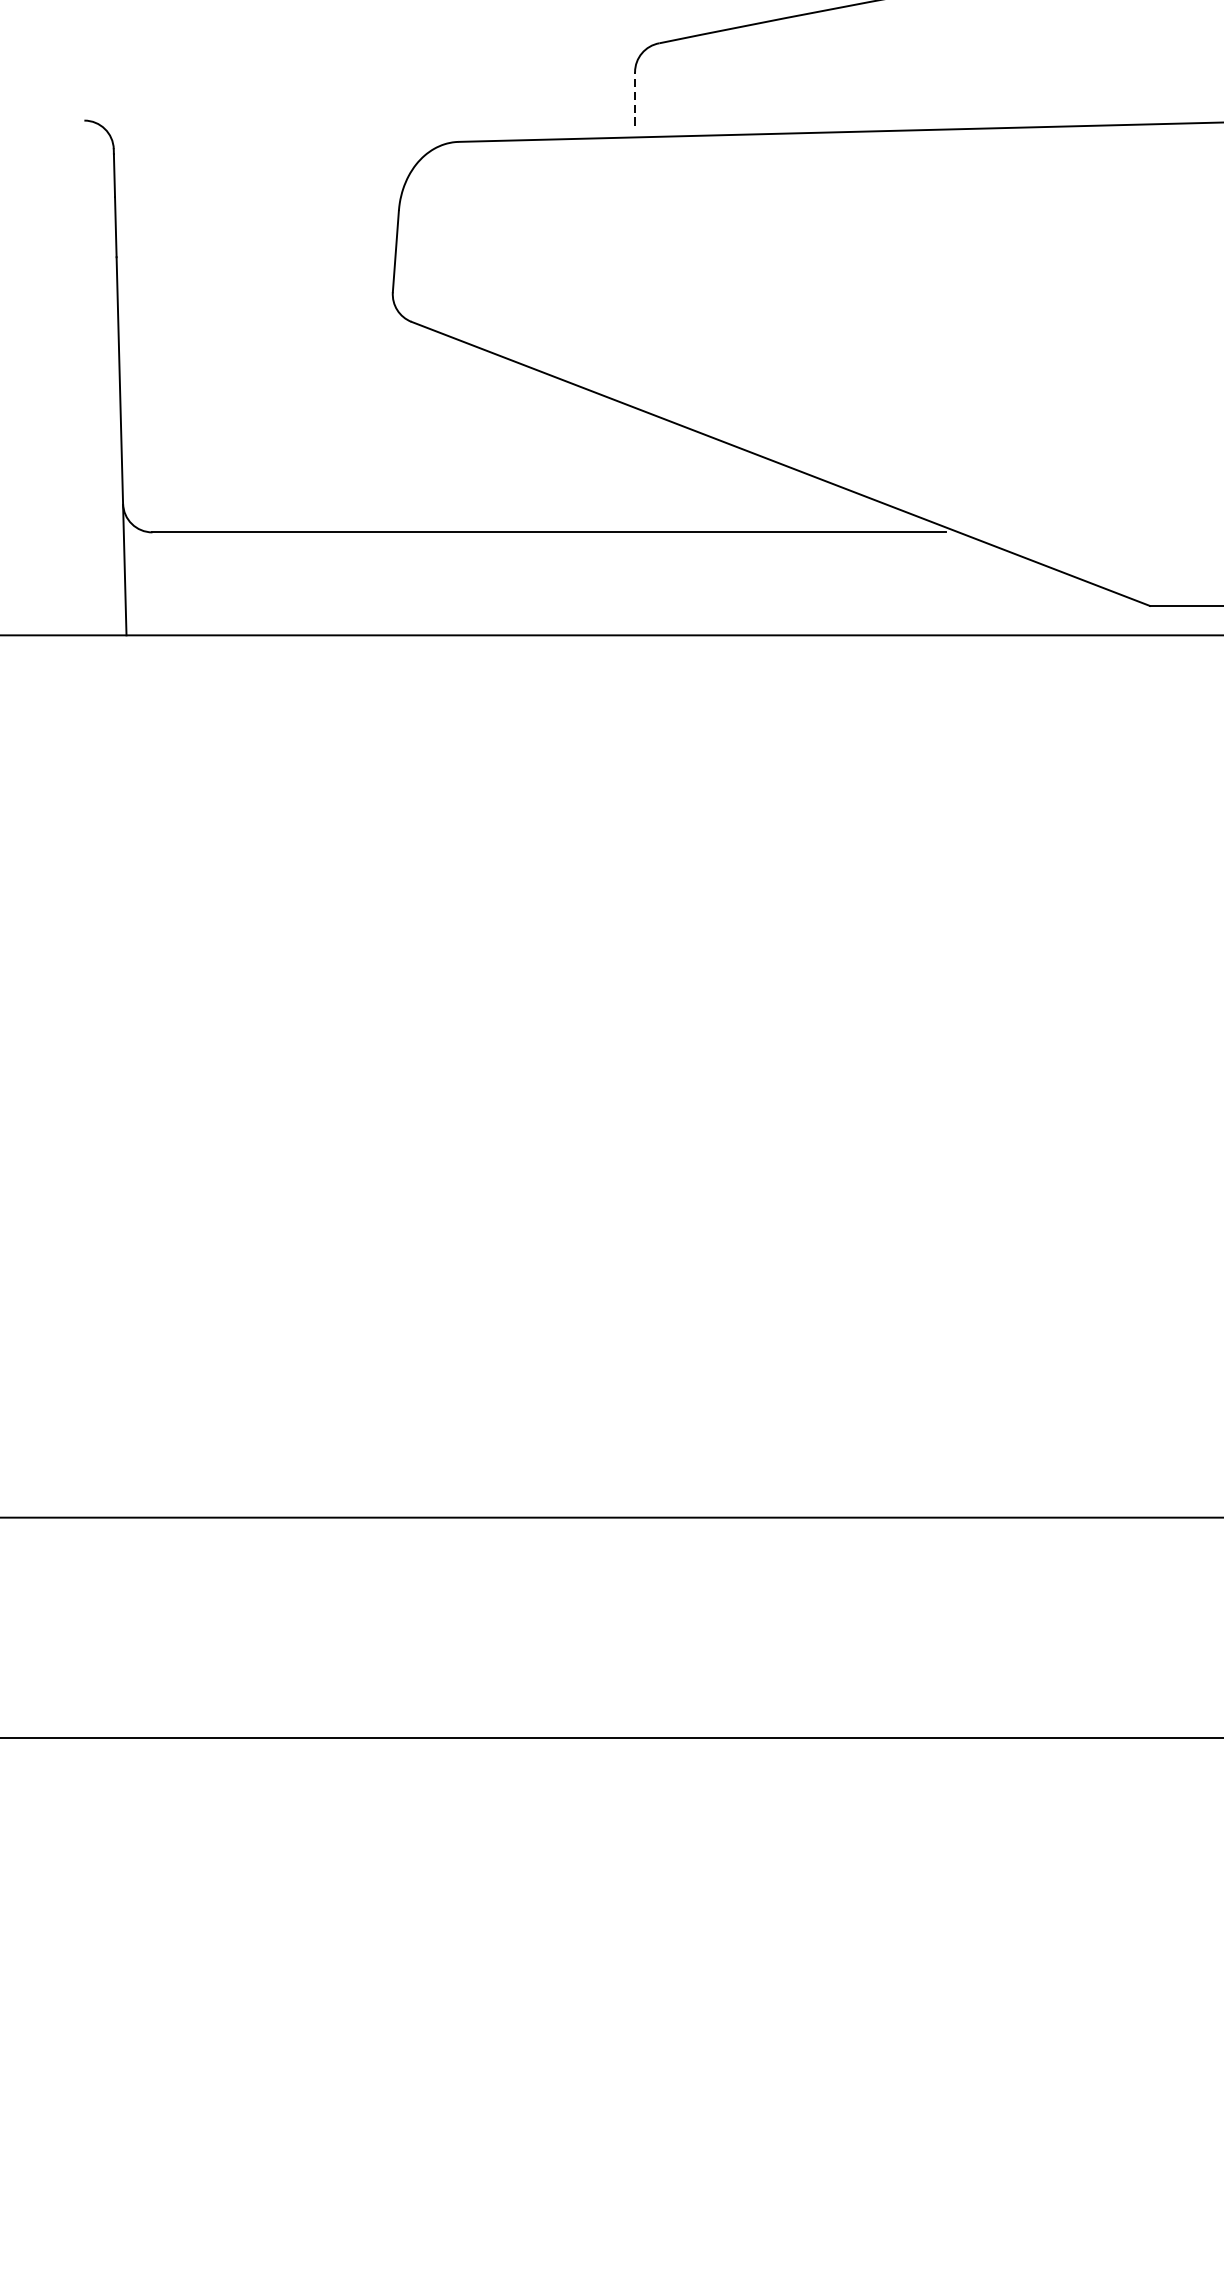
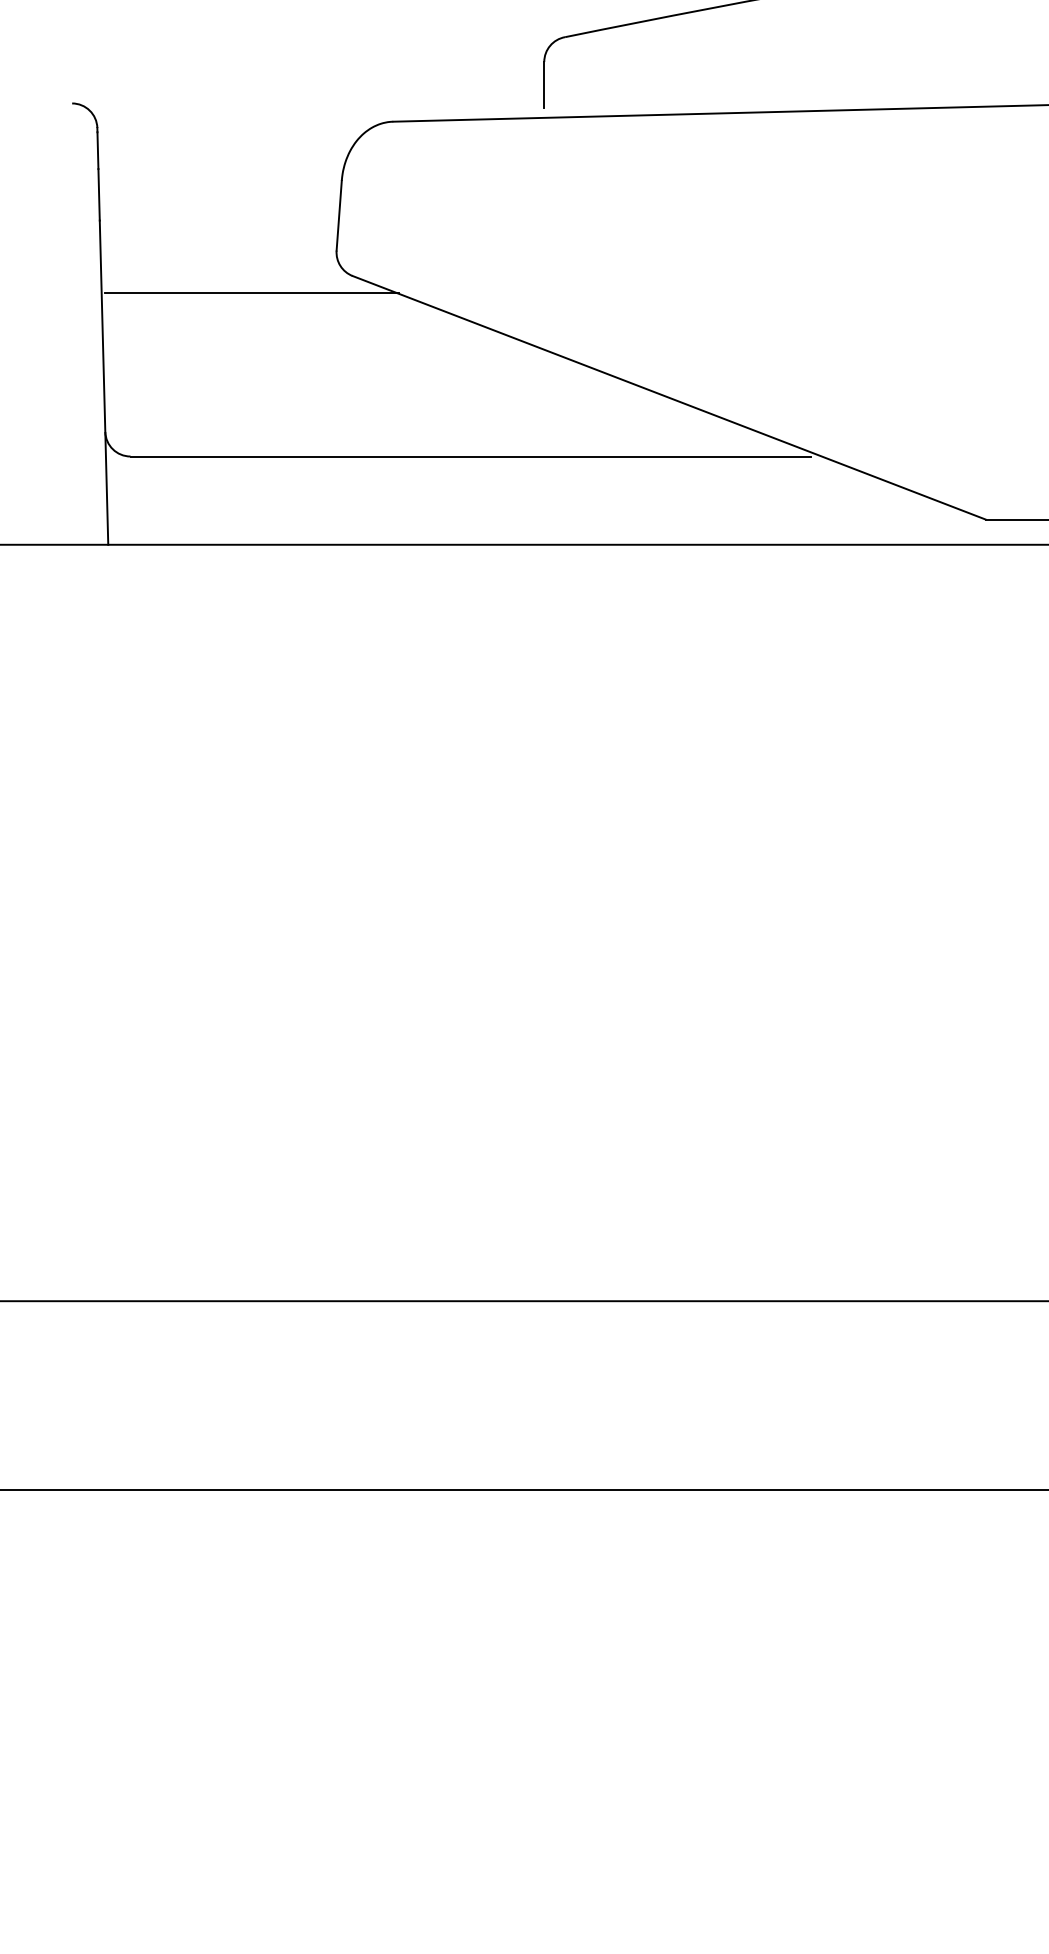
line: (635, 98) -> (544, 84), dashed -> solid
line: (293, 341) -> (251, 292), added

